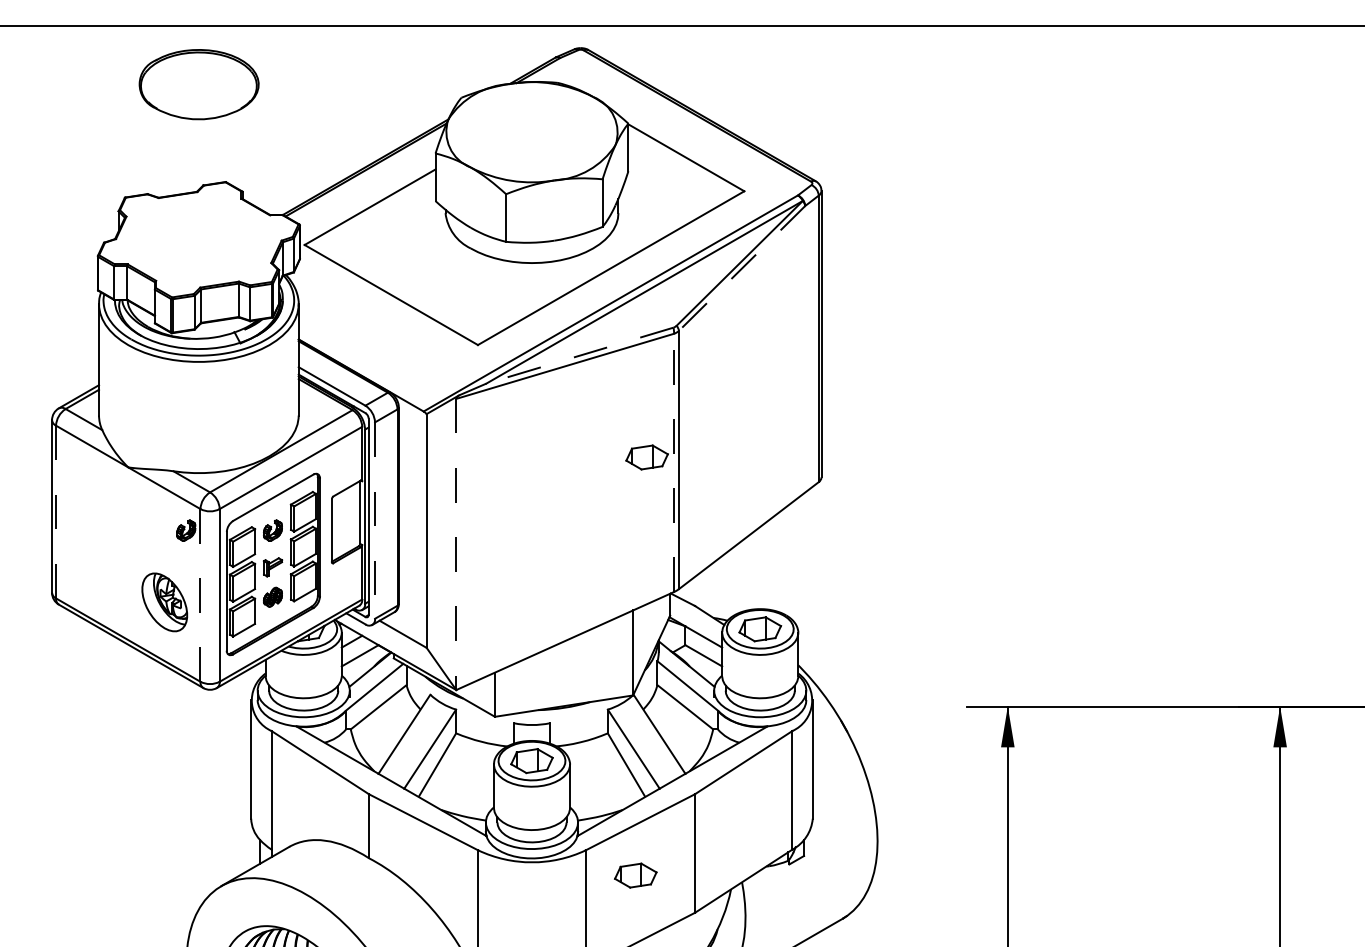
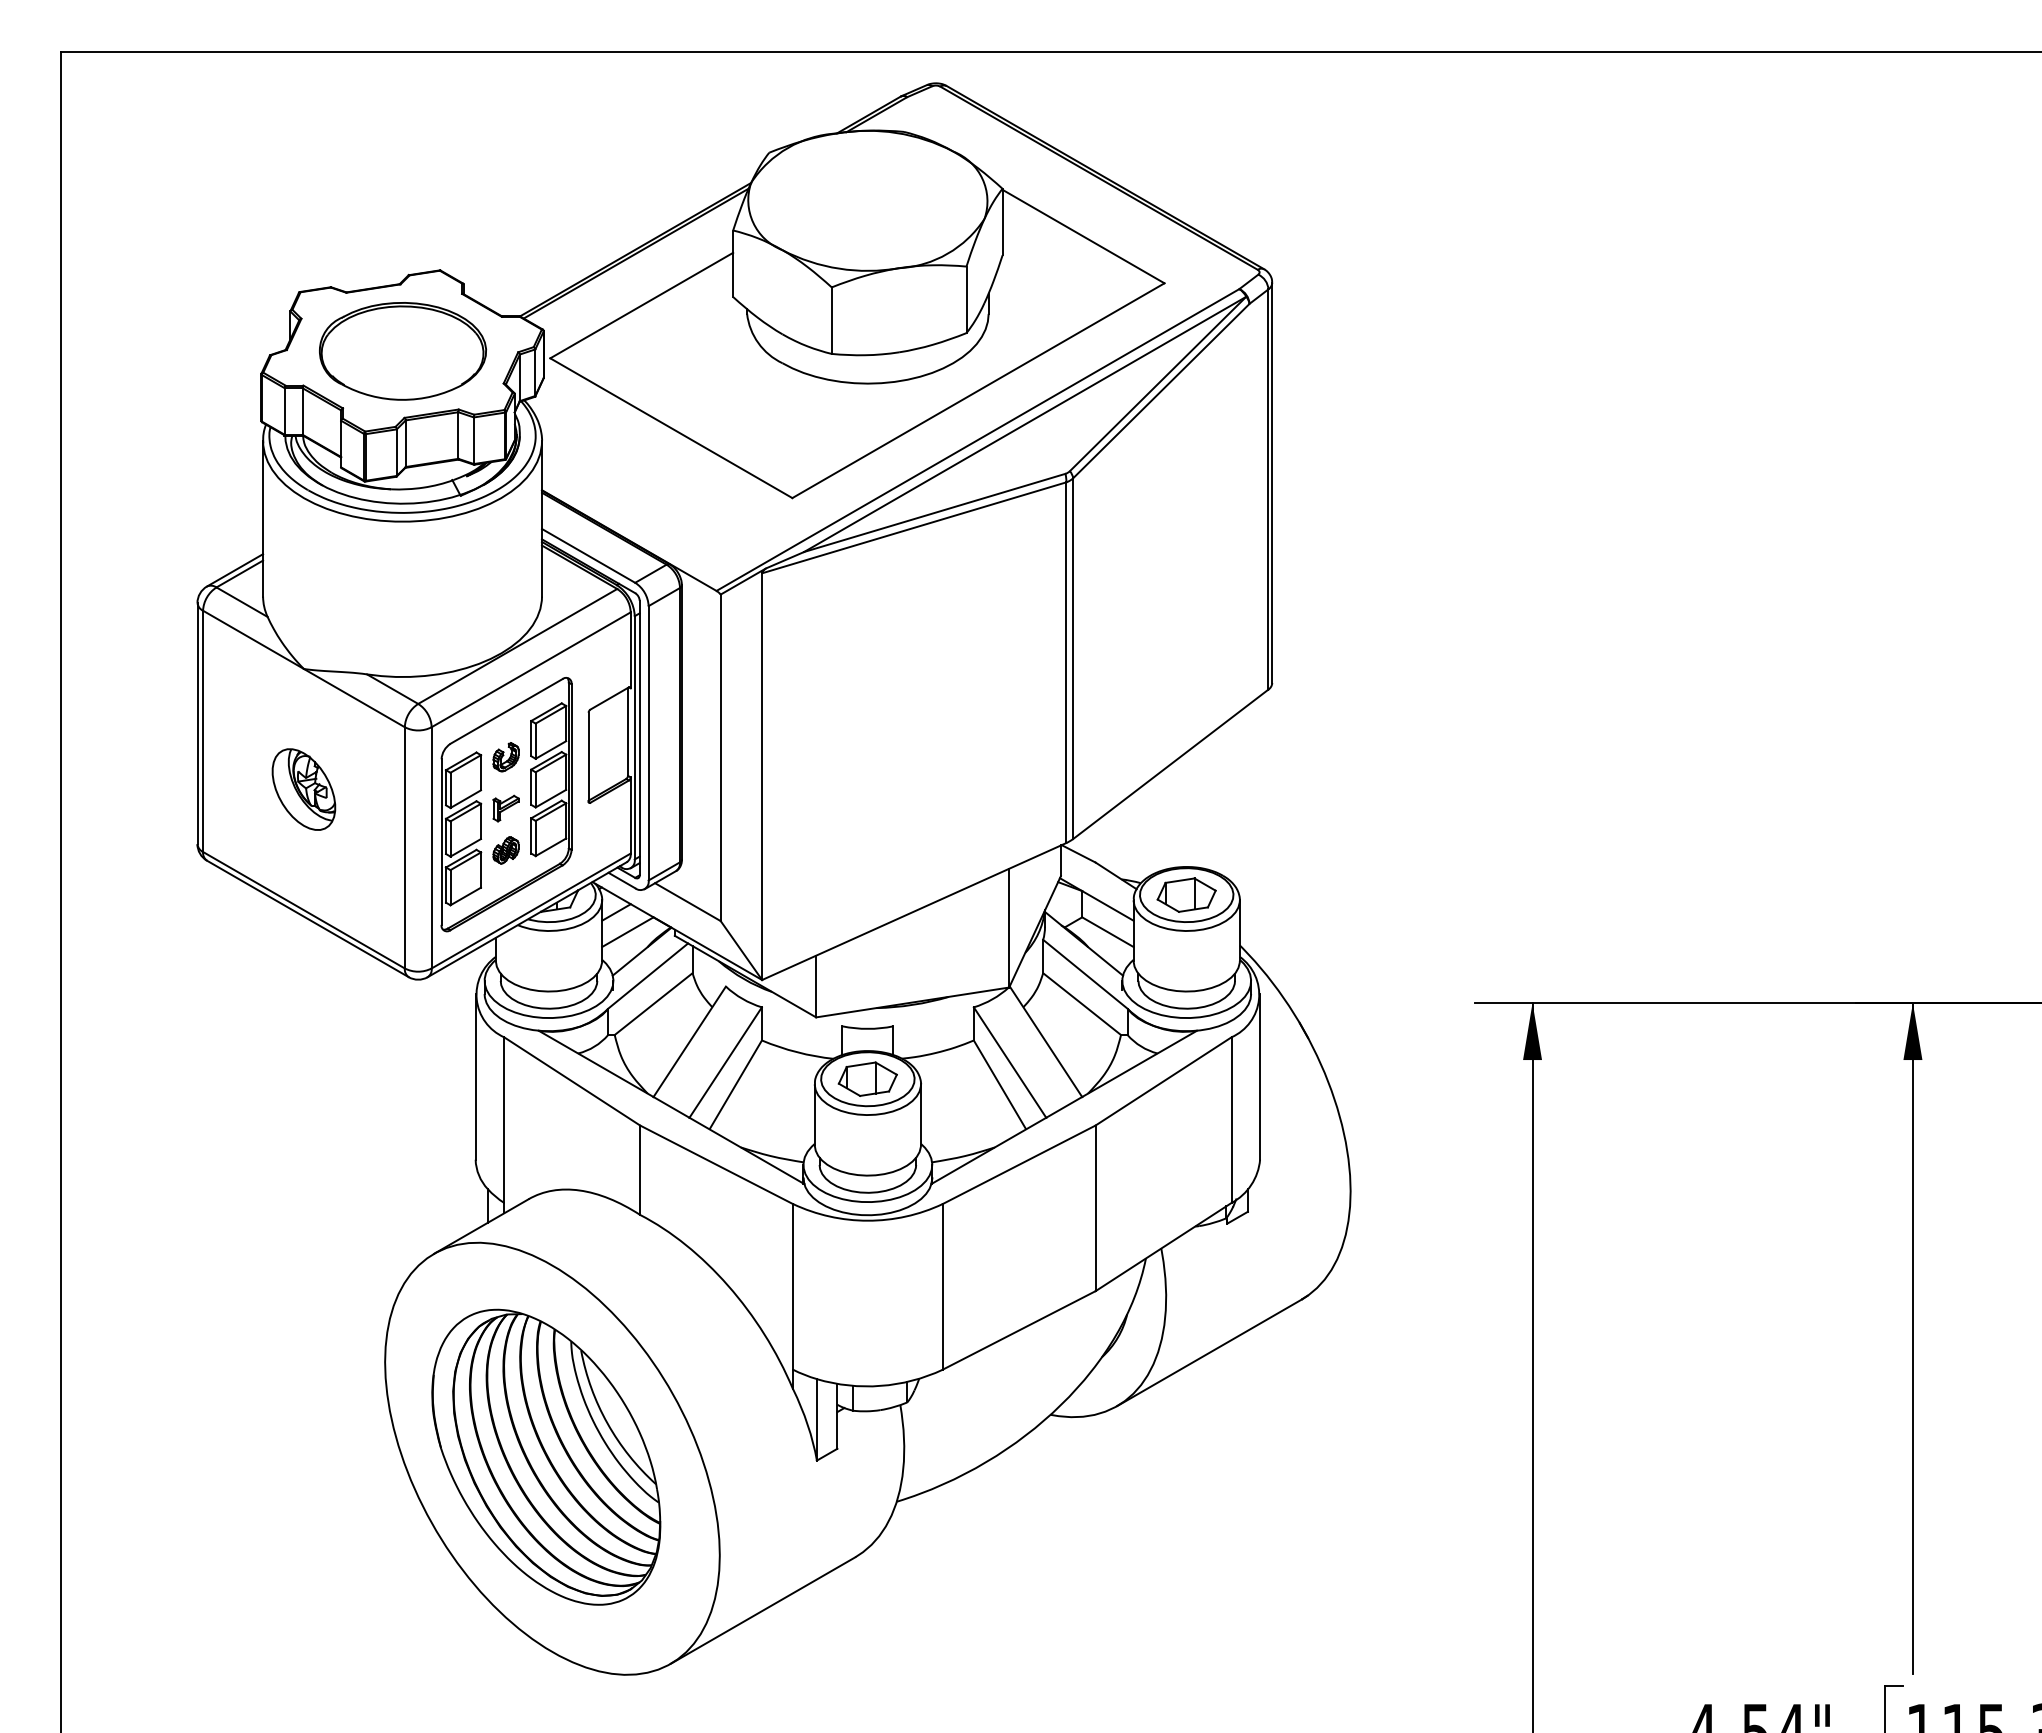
part: (199, 84) -> (403, 351), moved
line: (742, 268) -> (1161, 391), dashed -> solid
line: (579, 356) -> (934, 513), dashed -> solid
part: (646, 457) -> (1028, 654), removed
line: (674, 462) -> (1066, 662), dashed -> solid
line: (56, 512) -> (203, 731), dashed -> solid
line: (374, 520) -> (648, 743), dashed -> solid
part: (185, 530) -> (384, 757), removed
line: (456, 545) -> (762, 777), dashed -> solid
line: (200, 595) -> (404, 847), dashed -> solid
part: (164, 602) -> (303, 789), moved
part: (635, 875) -> (1012, 1238), removed

